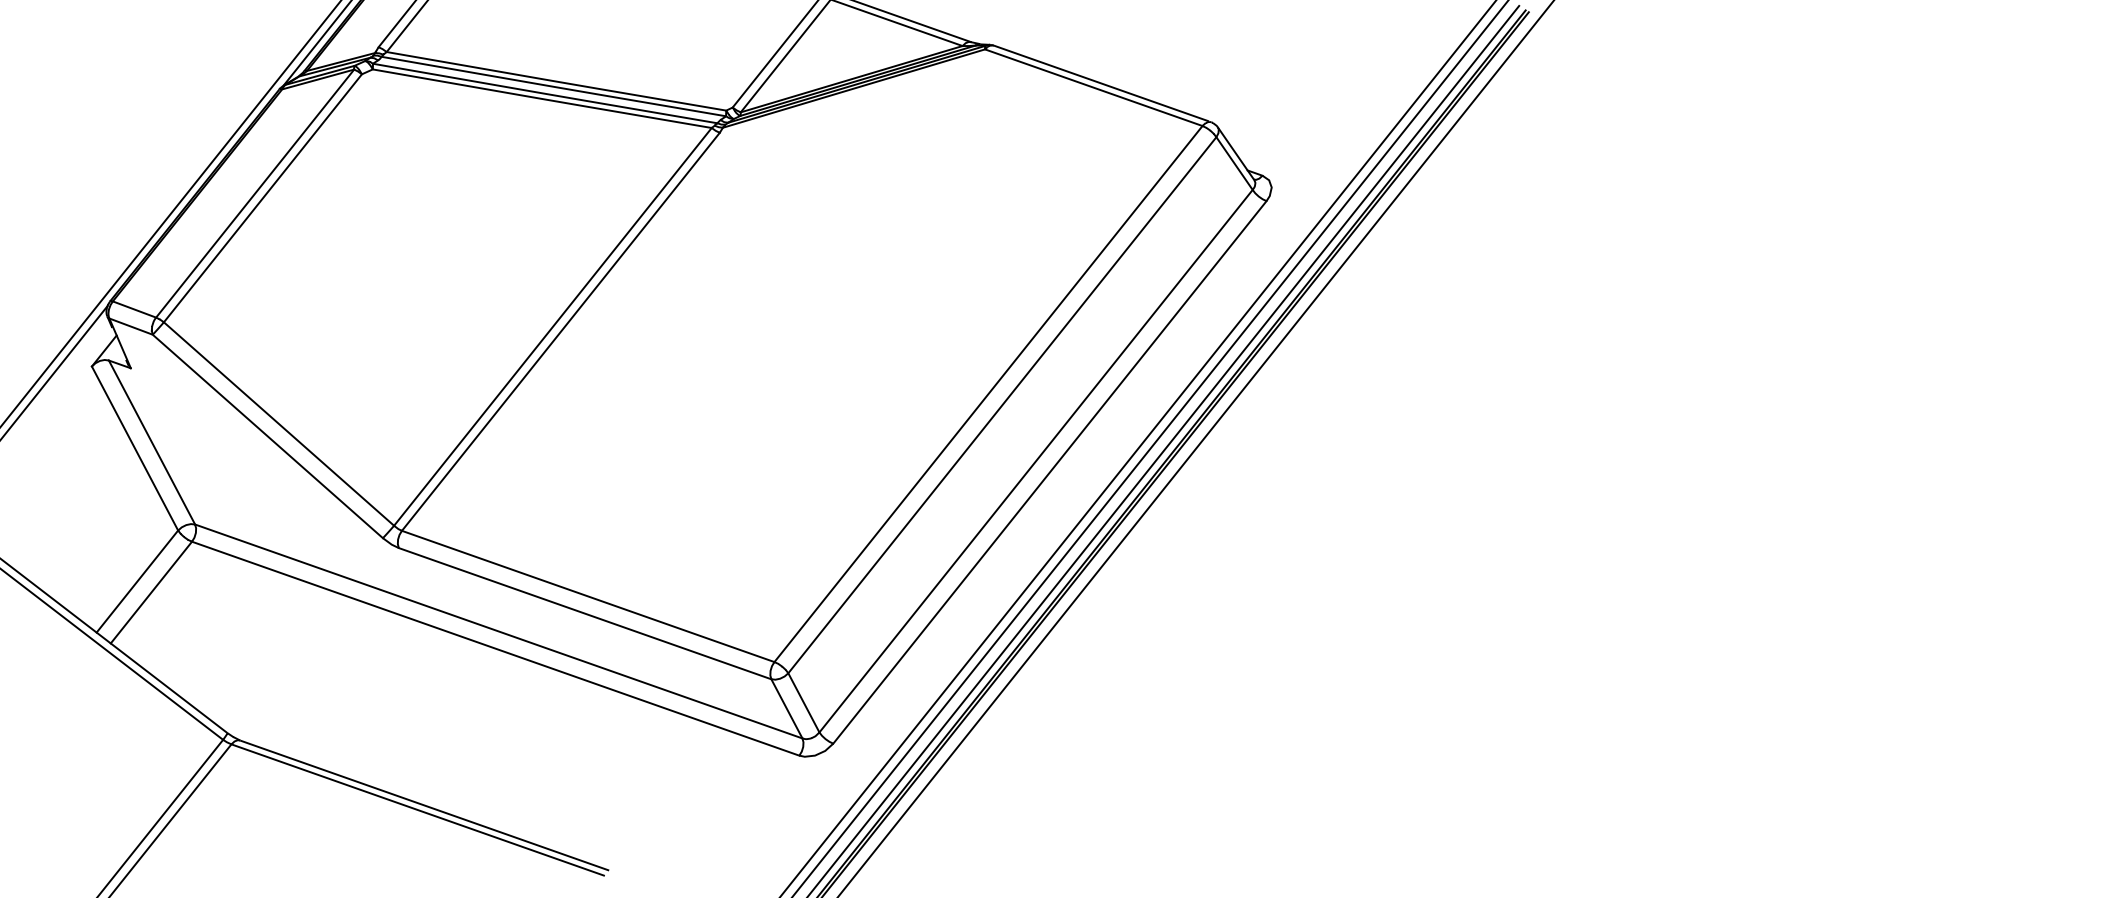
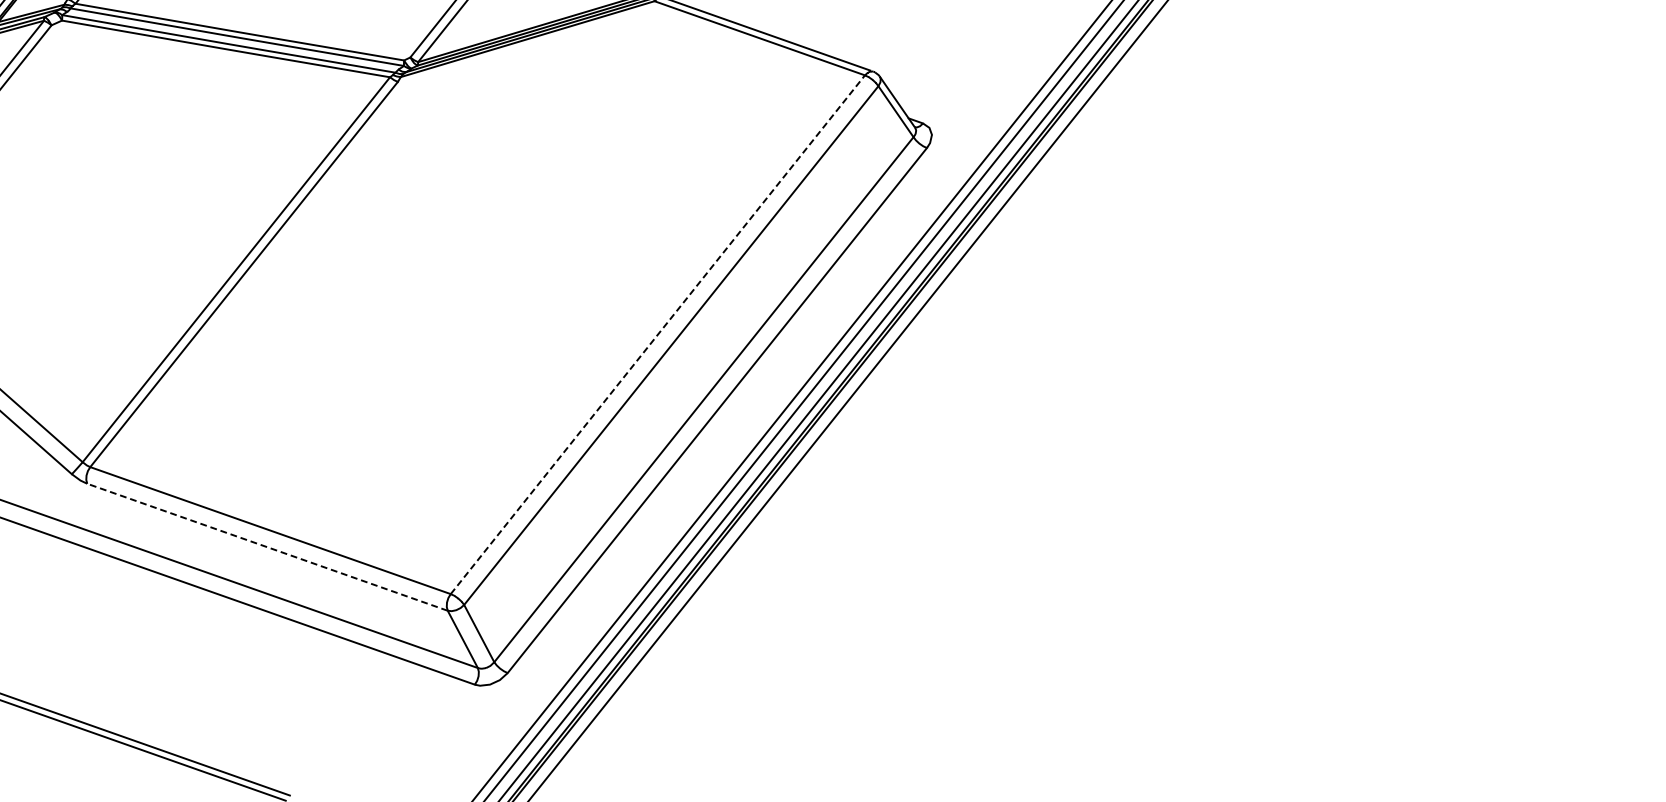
line: (988, 394) -> (657, 335), solid -> dashed
line: (584, 613) -> (266, 547), solid -> dashed

